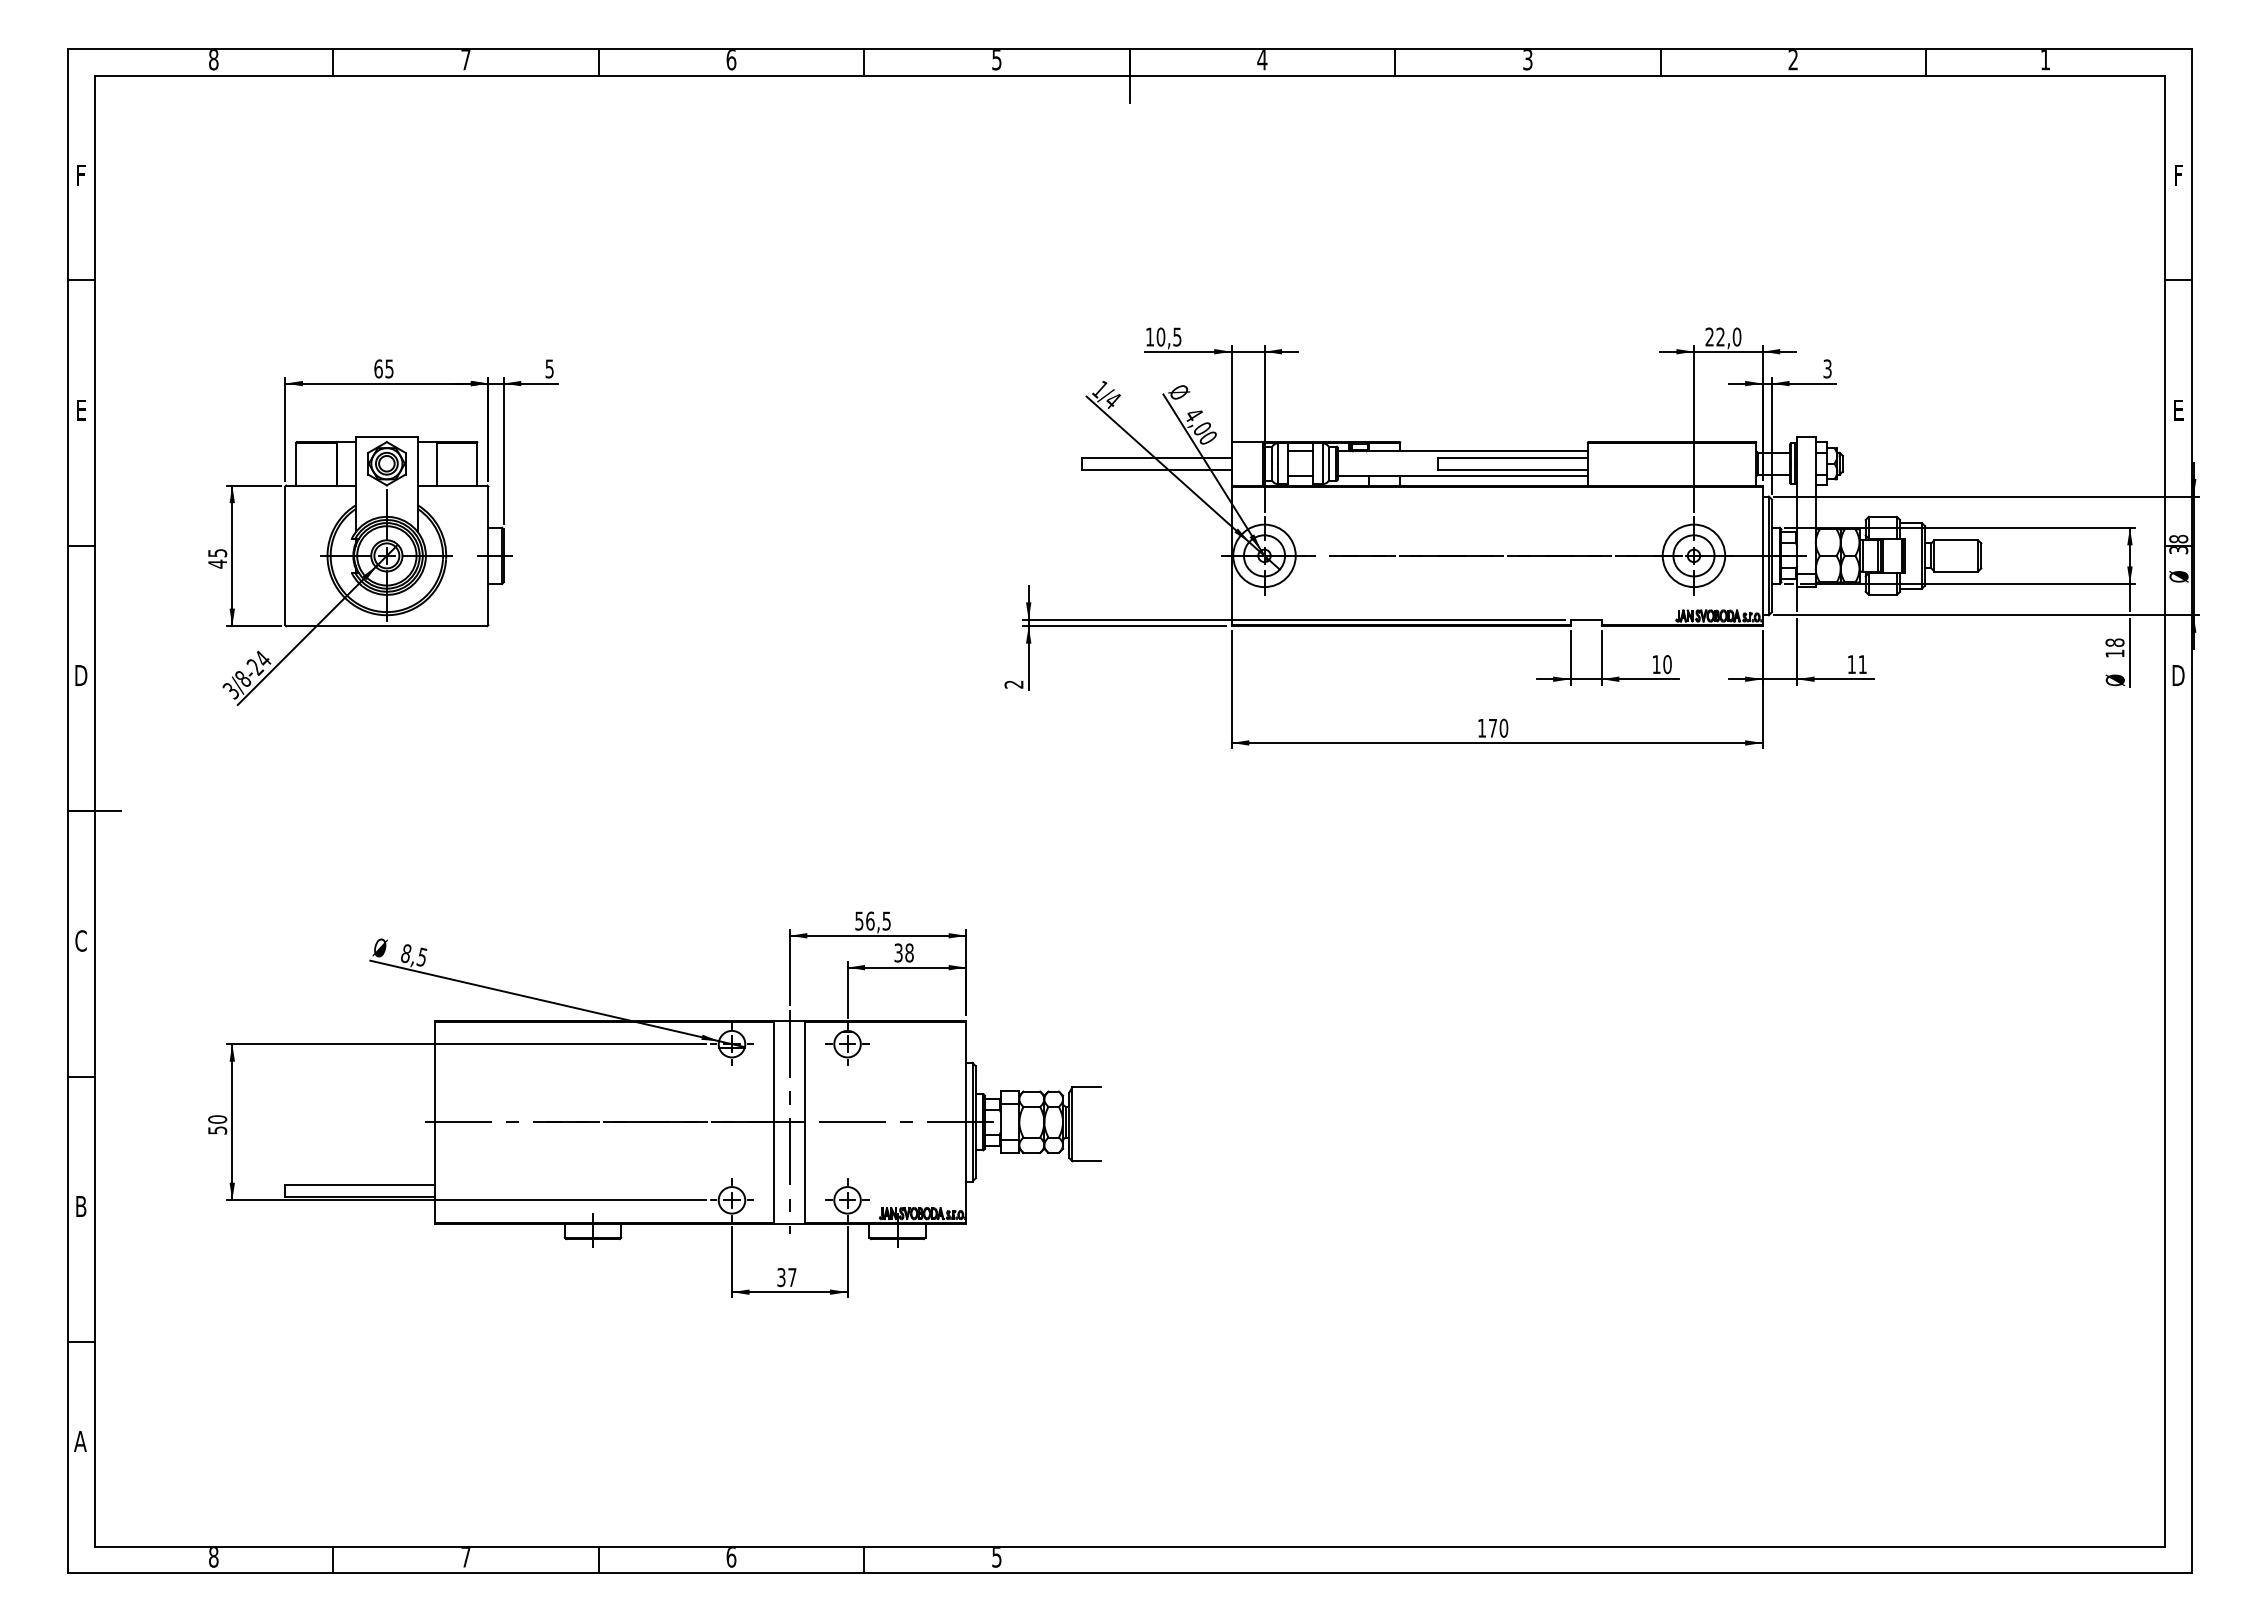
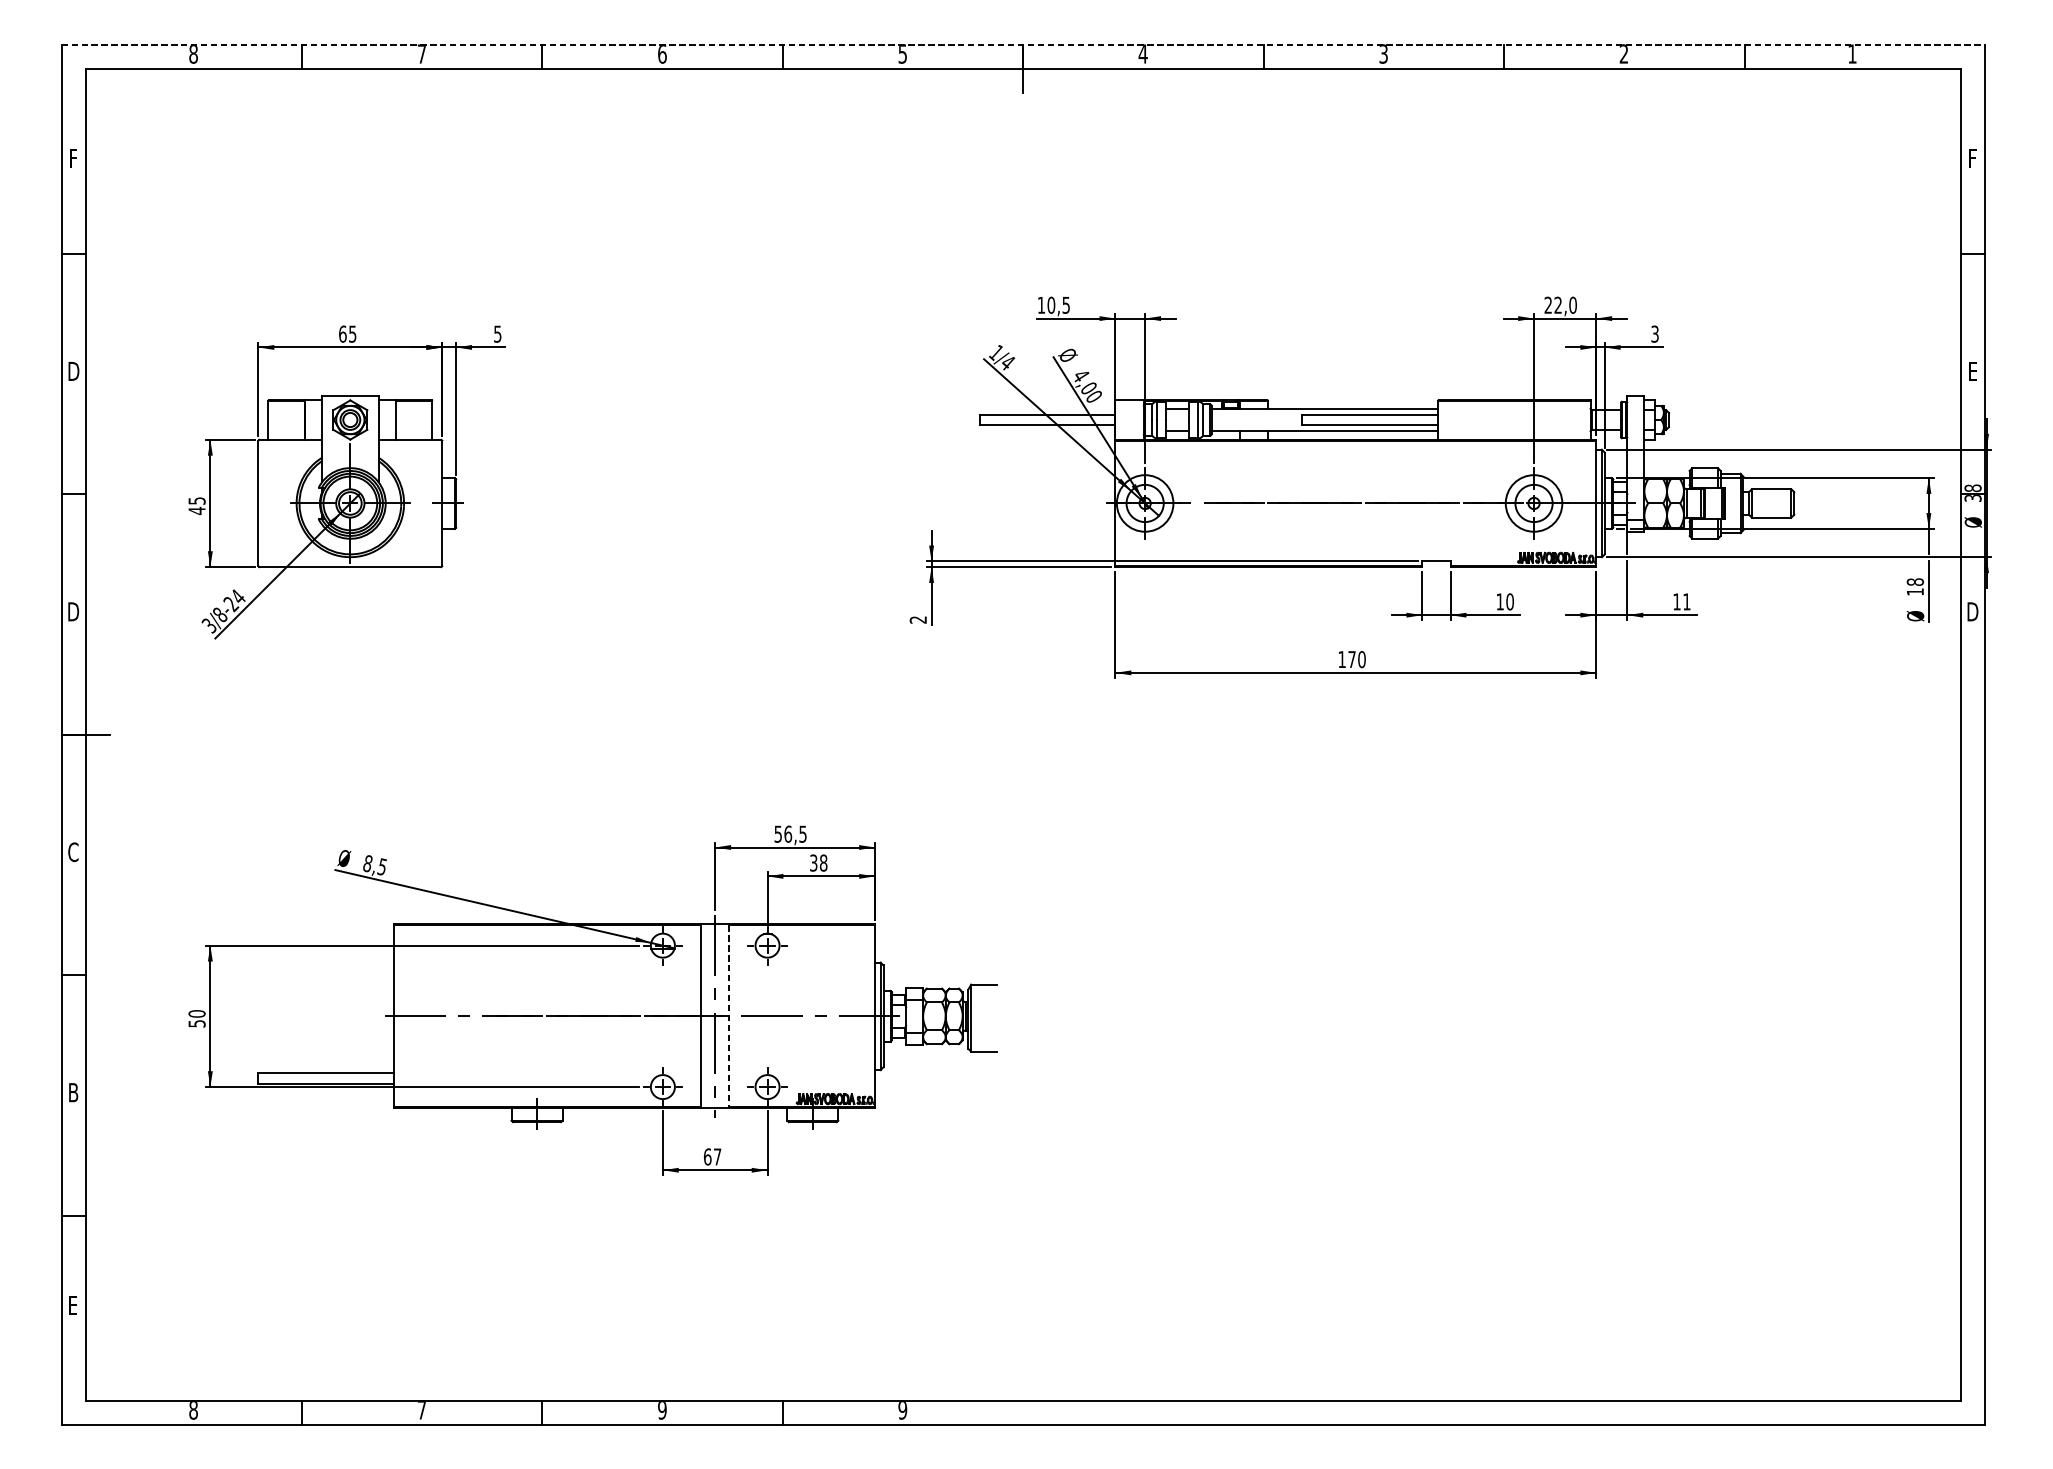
line: (1129, 49) -> (1022, 44), solid -> dashed
text: (81, 409) -> (73, 370), E -> D
line: (805, 1122) -> (729, 1016), solid -> dashed
text: (781, 1277) -> (707, 1156), 37 -> 67
text: (80, 1441) -> (72, 1305), A -> E
text: (731, 1557) -> (662, 1410), 6 -> 9
text: (996, 1557) -> (902, 1410), 5 -> 9

